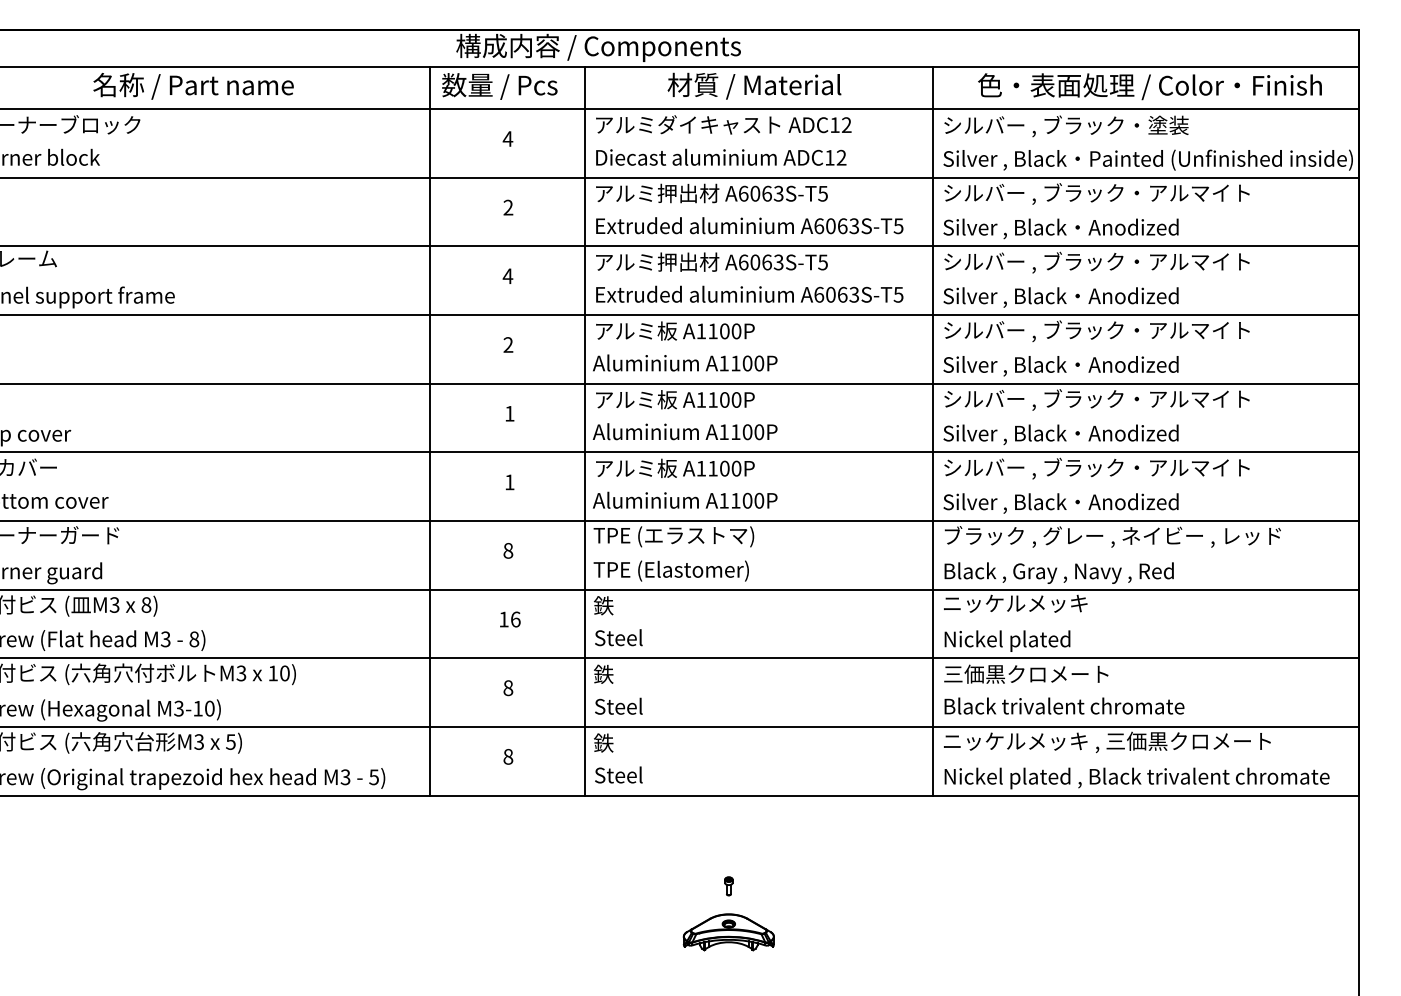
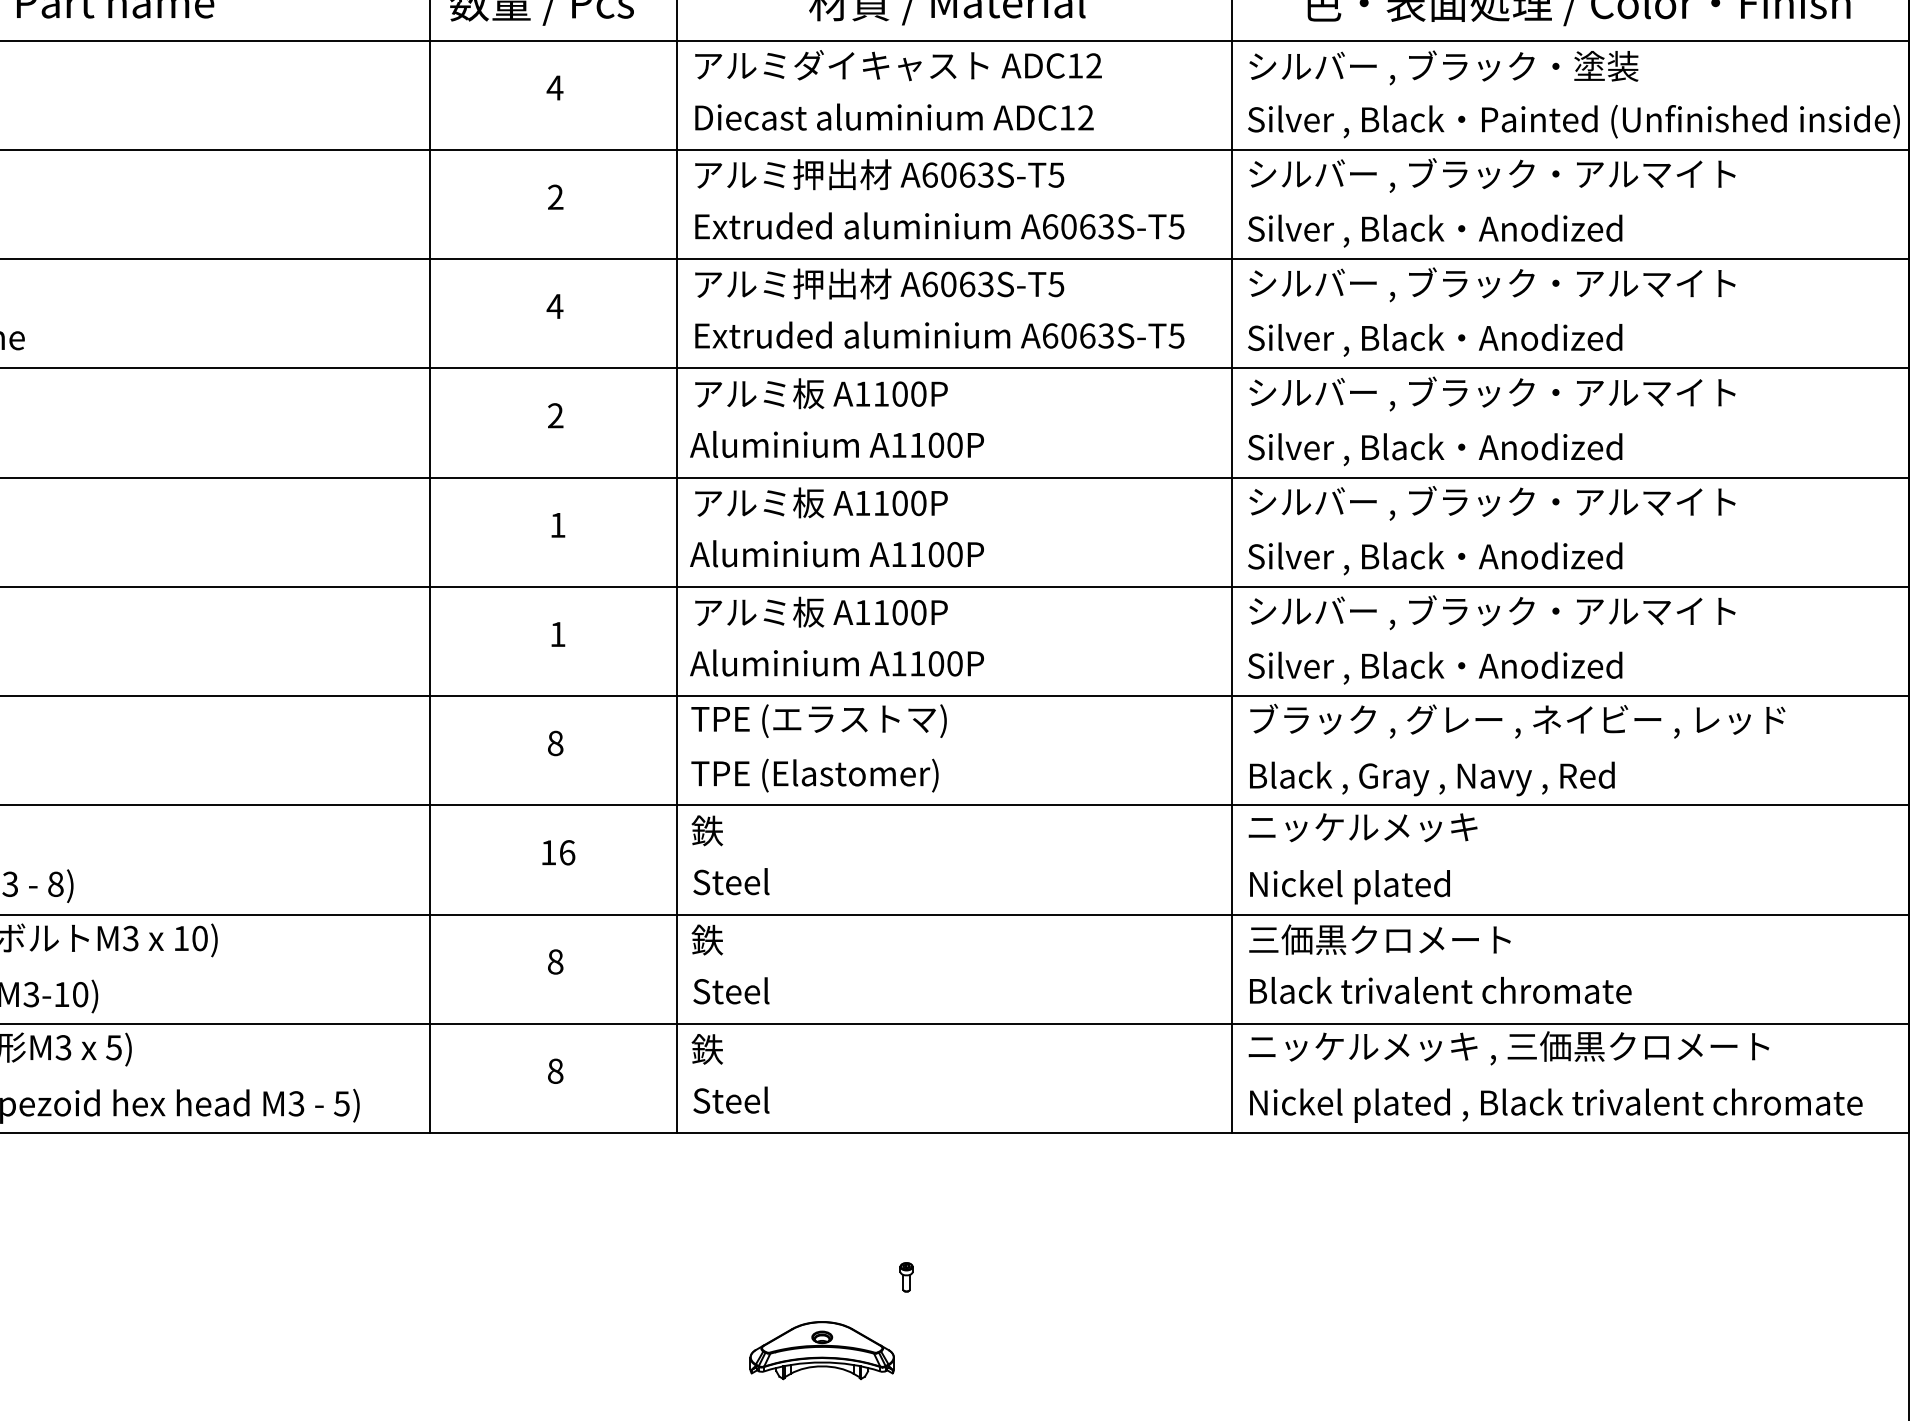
part: (728, 932) -> (821, 1350), moved

